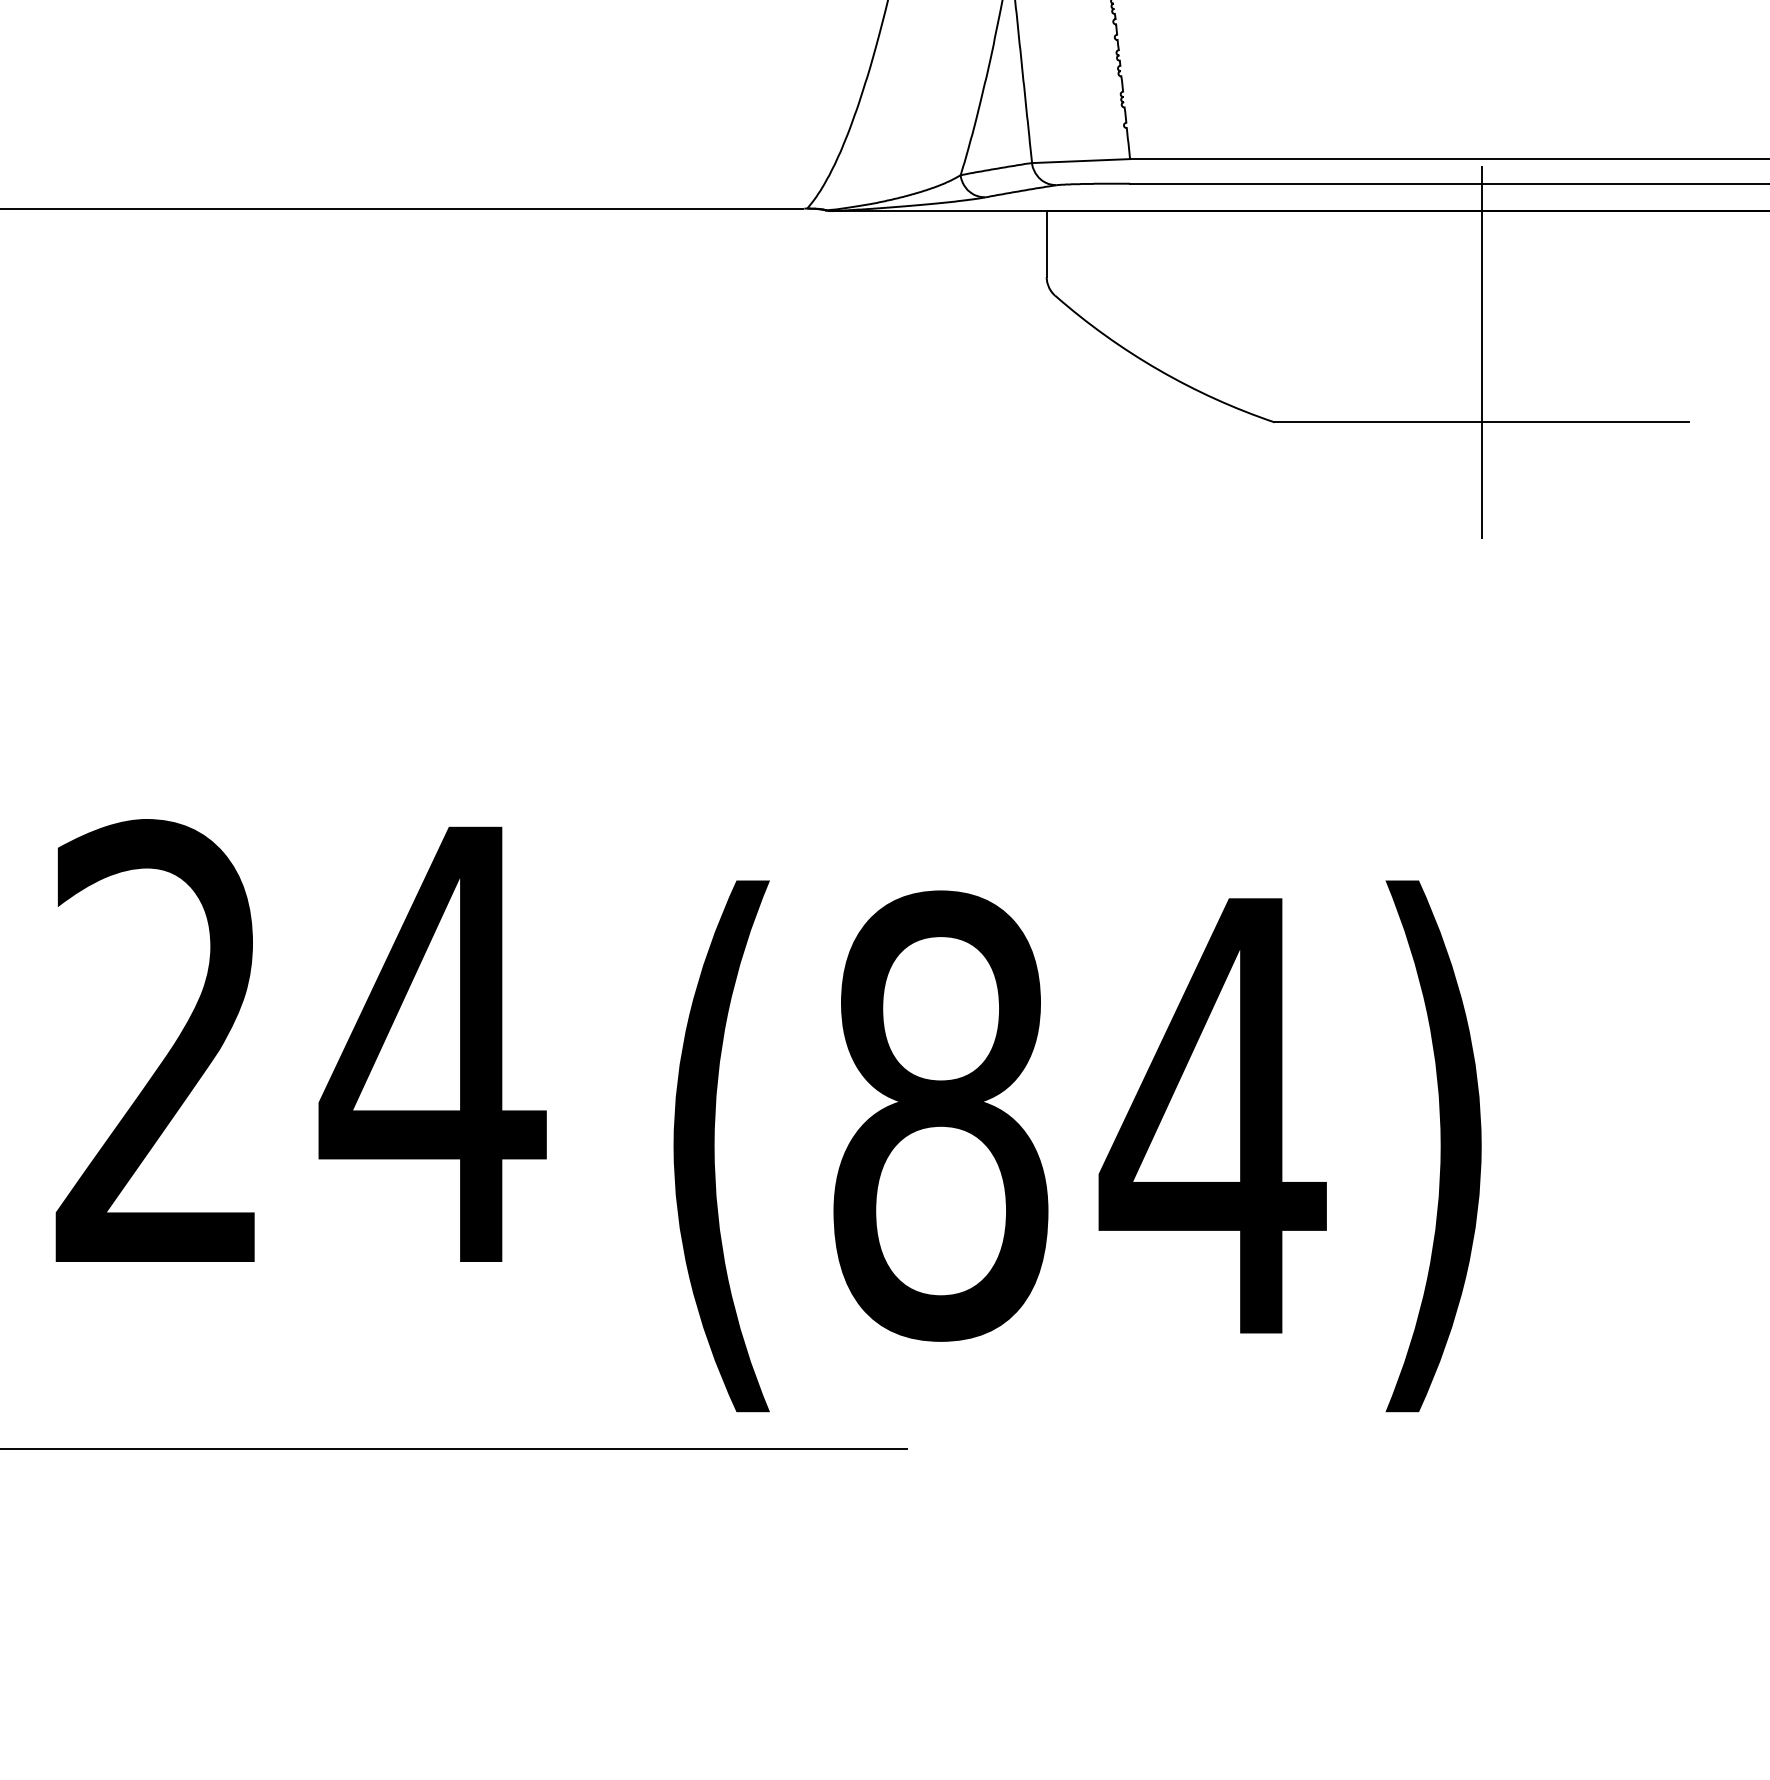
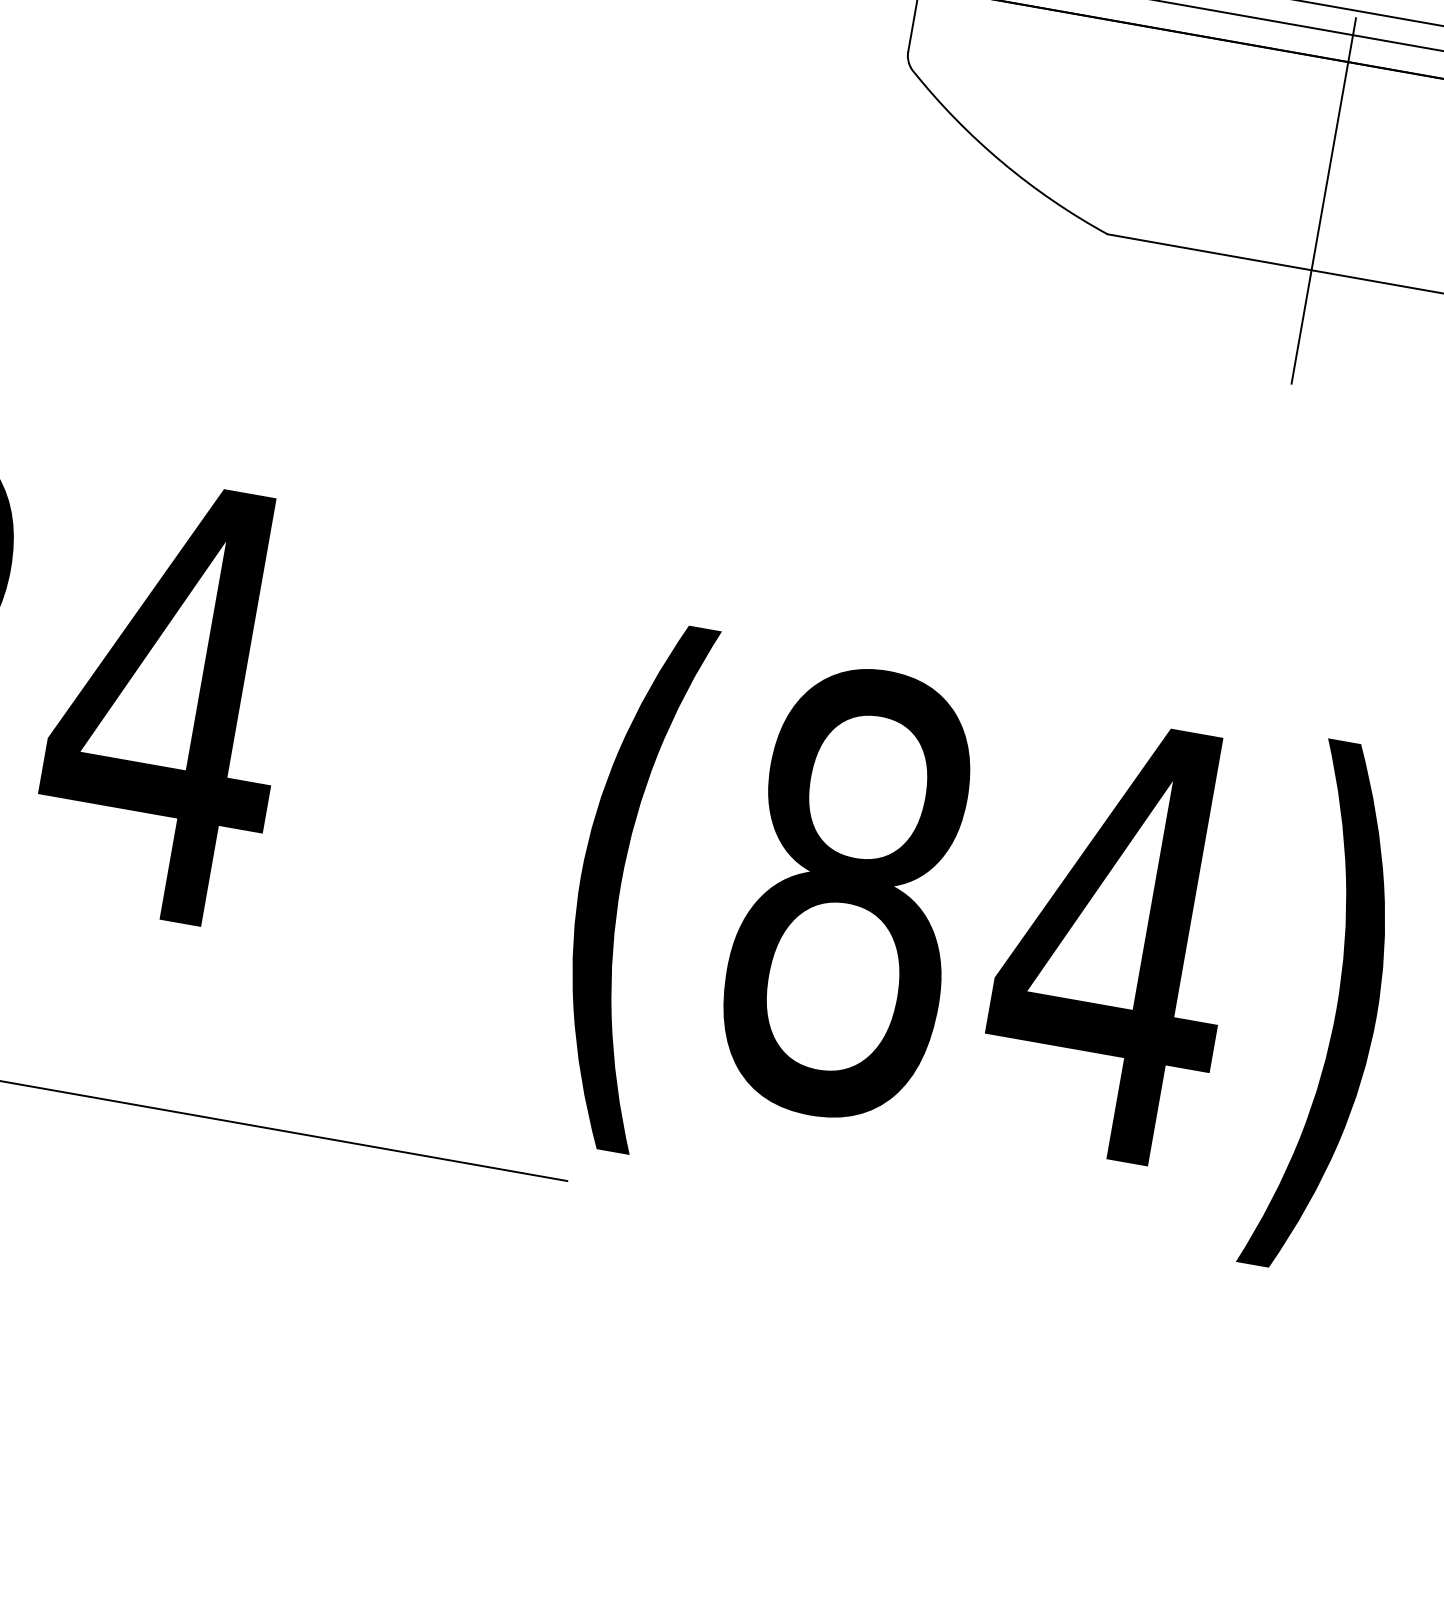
text: (1077, 1146) -> (978, 946), moved

